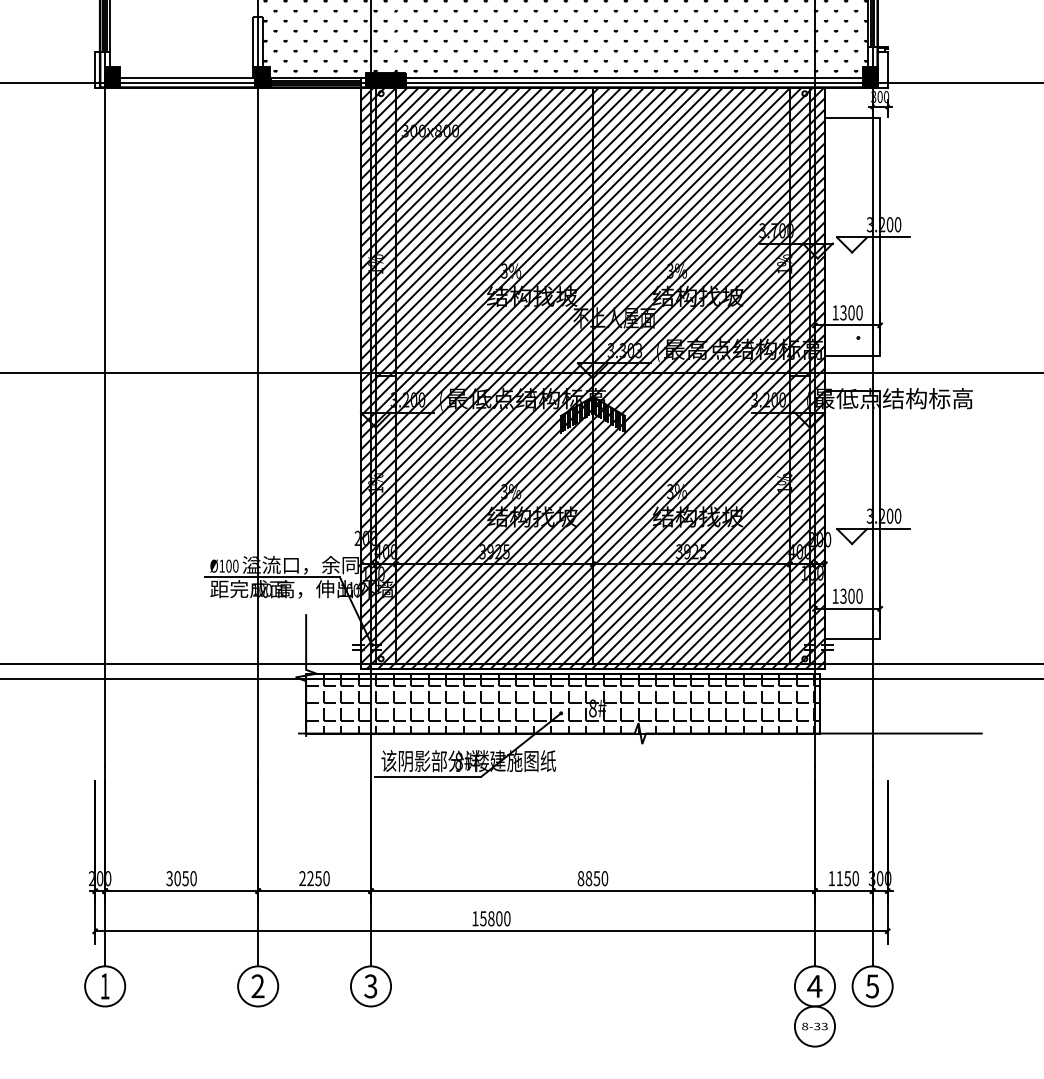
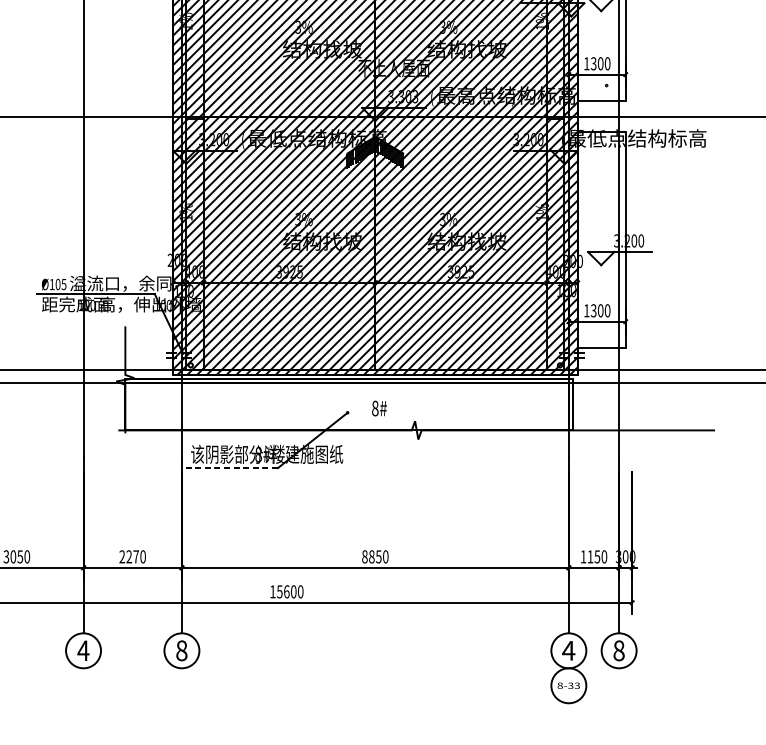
text: (235, 565) -> (63, 283), Ø100 -> Ø105
hatch: (562, 703) -> (348, 404), removed
line: (428, 776) -> (232, 467), solid -> dashed
text: (318, 878) -> (136, 556), 2250 -> 2270
text: (491, 918) -> (286, 591), 15800 -> 15600
text: (257, 986) -> (82, 650), 2 -> 4
text: (370, 986) -> (181, 650), 3 -> 8
text: (872, 986) -> (619, 650), 5 -> 8

